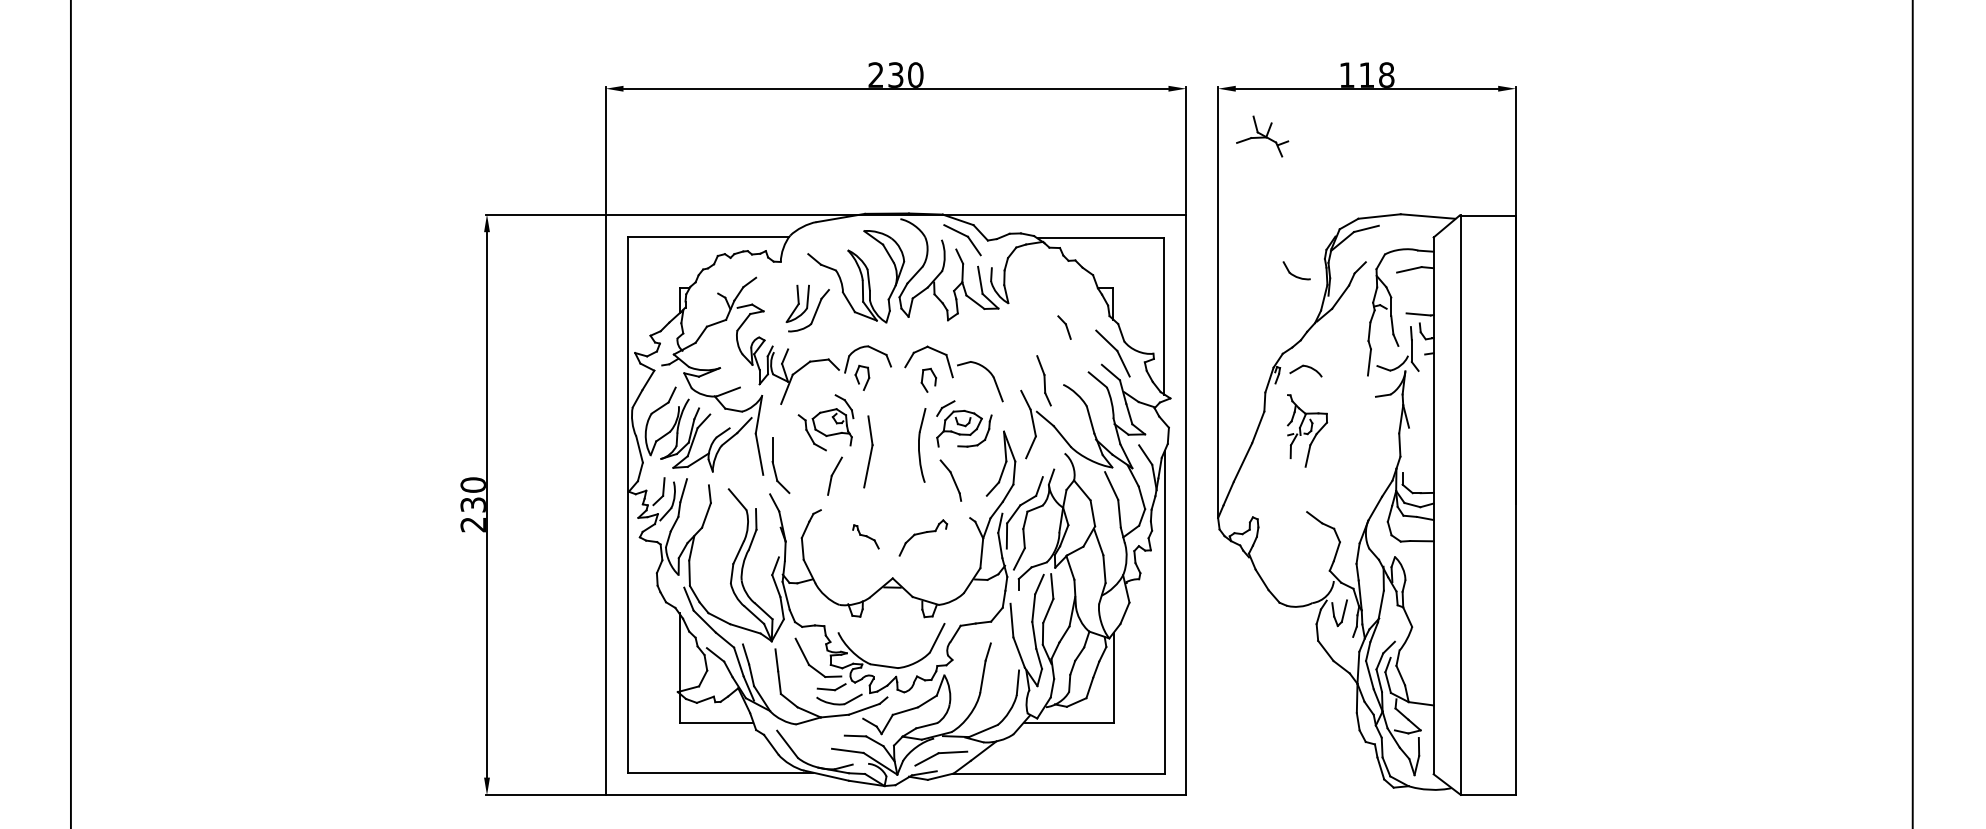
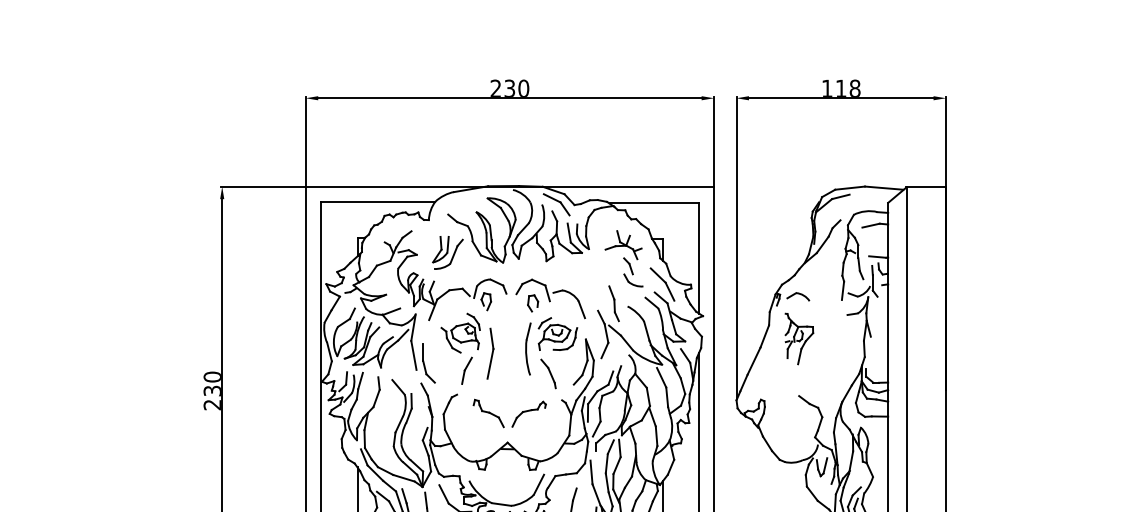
part: (1262, 136) -> (623, 245), moved
part: (1296, 270) -> (633, 280), moved
part: (865, 536) -> (488, 413), size x1.67

